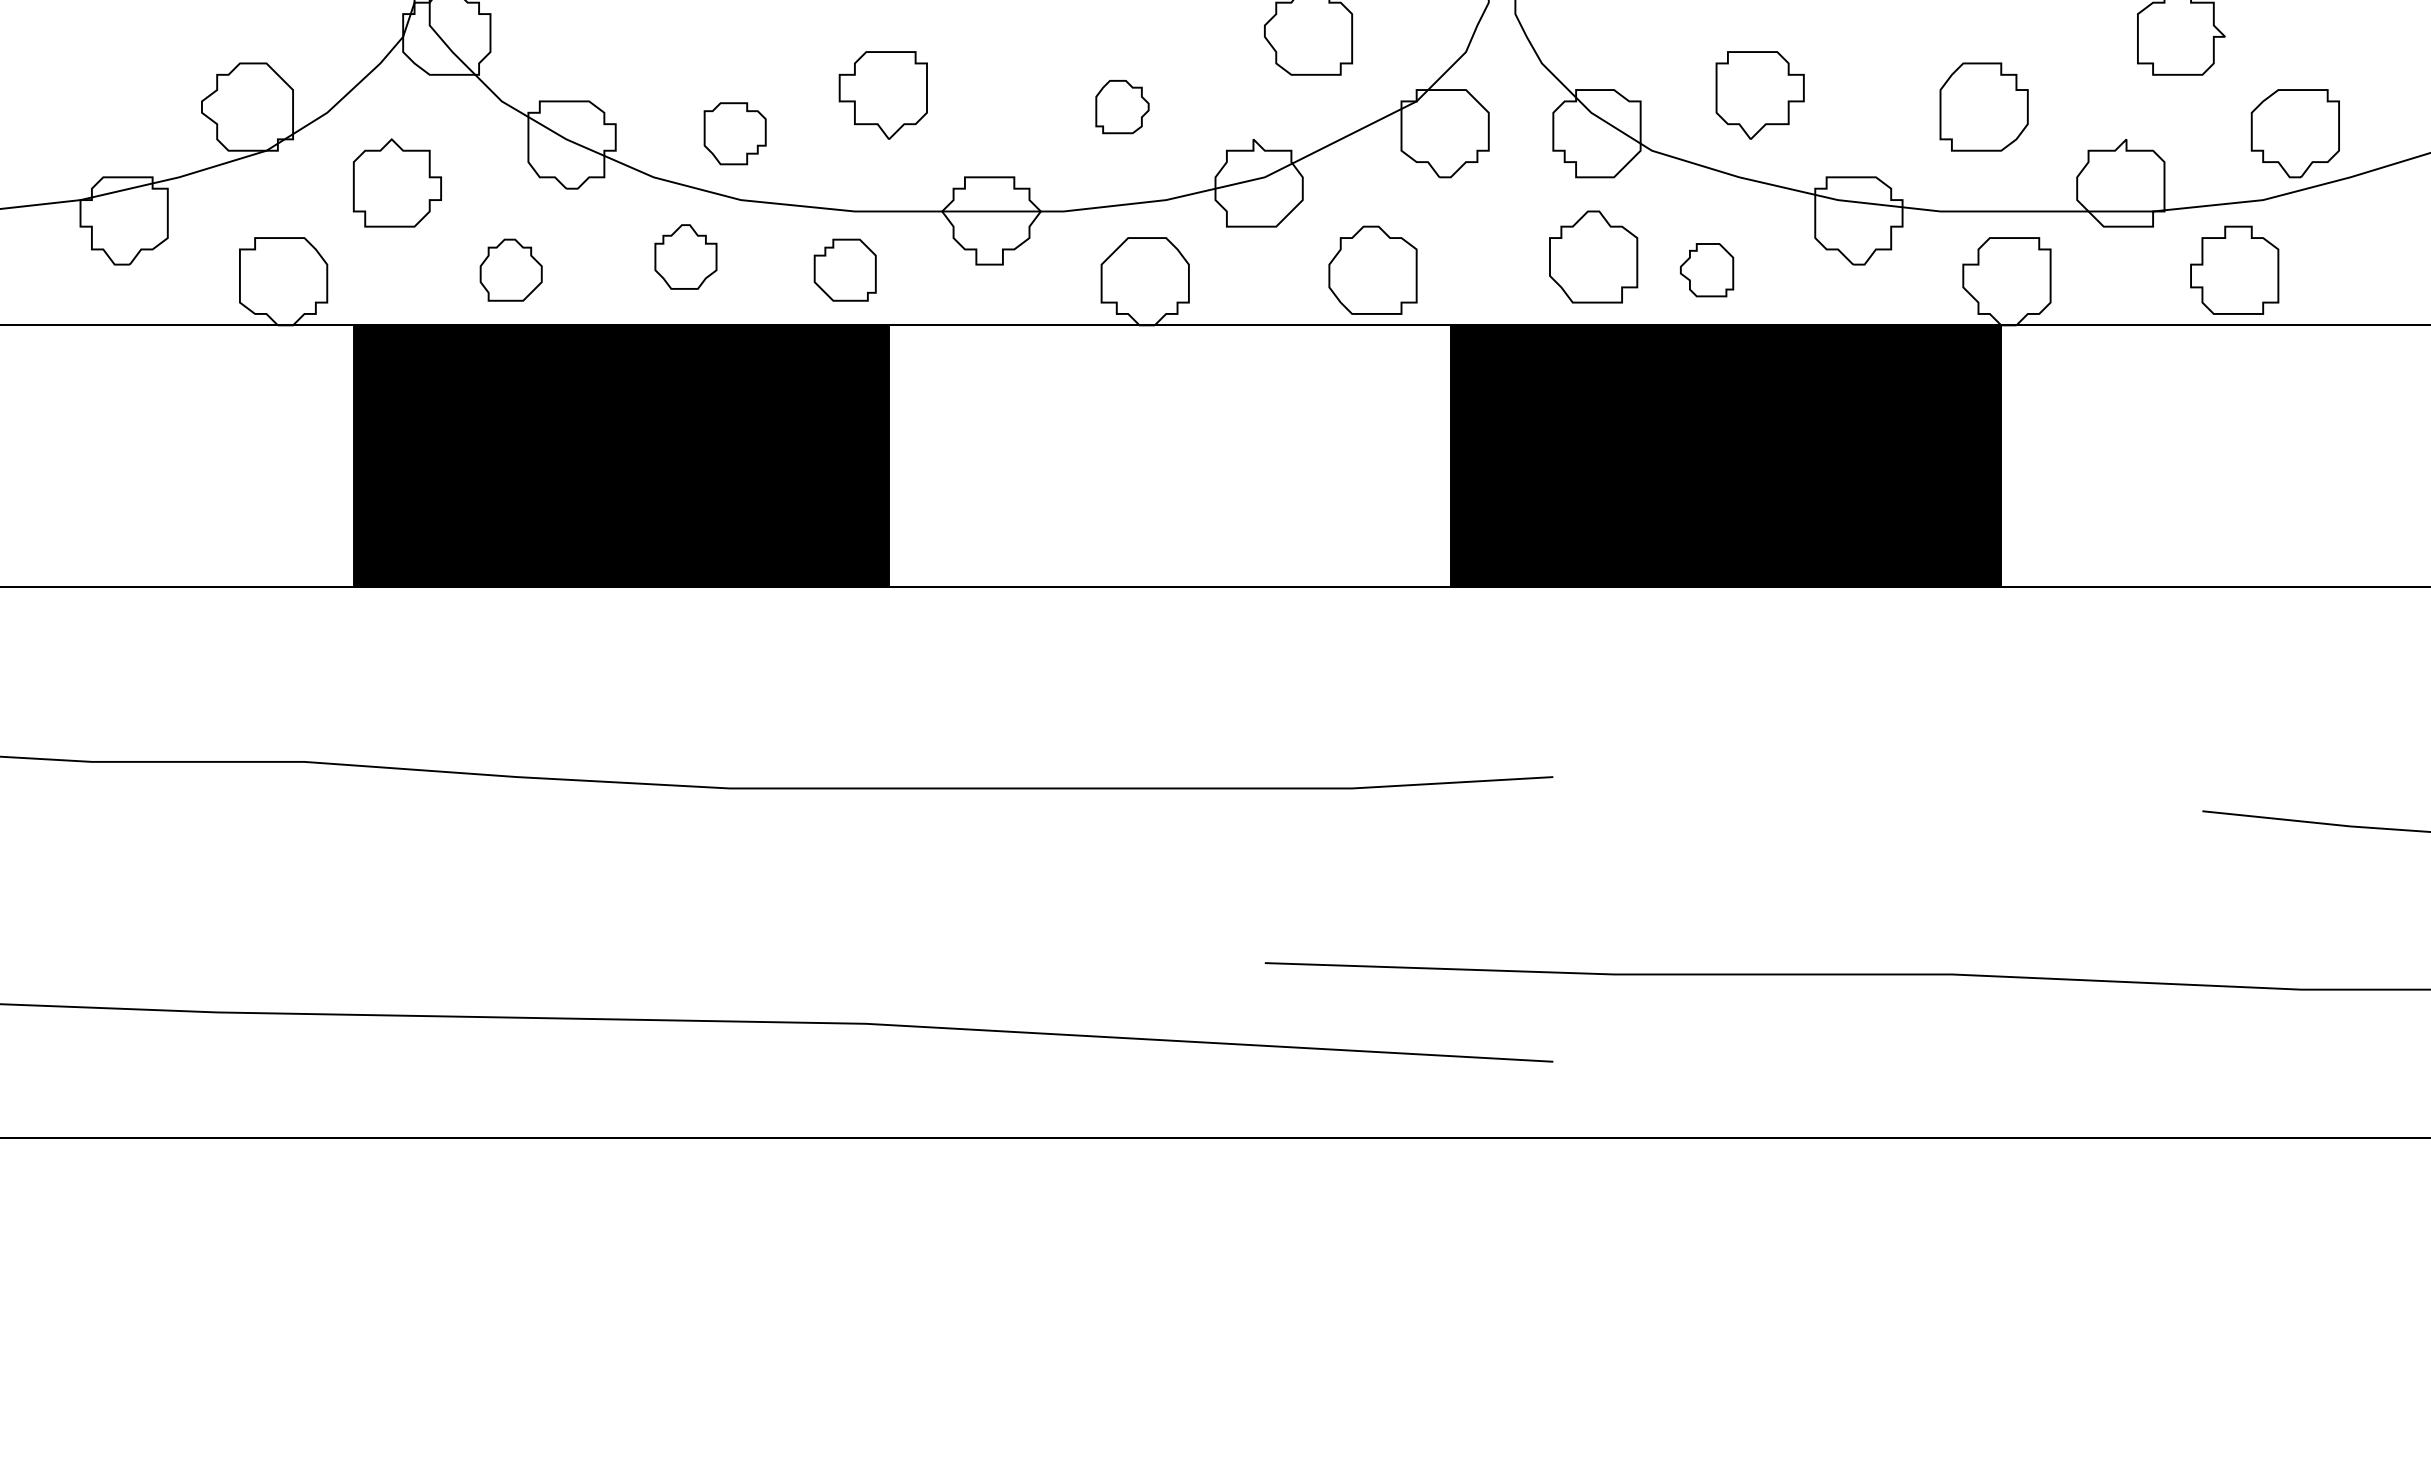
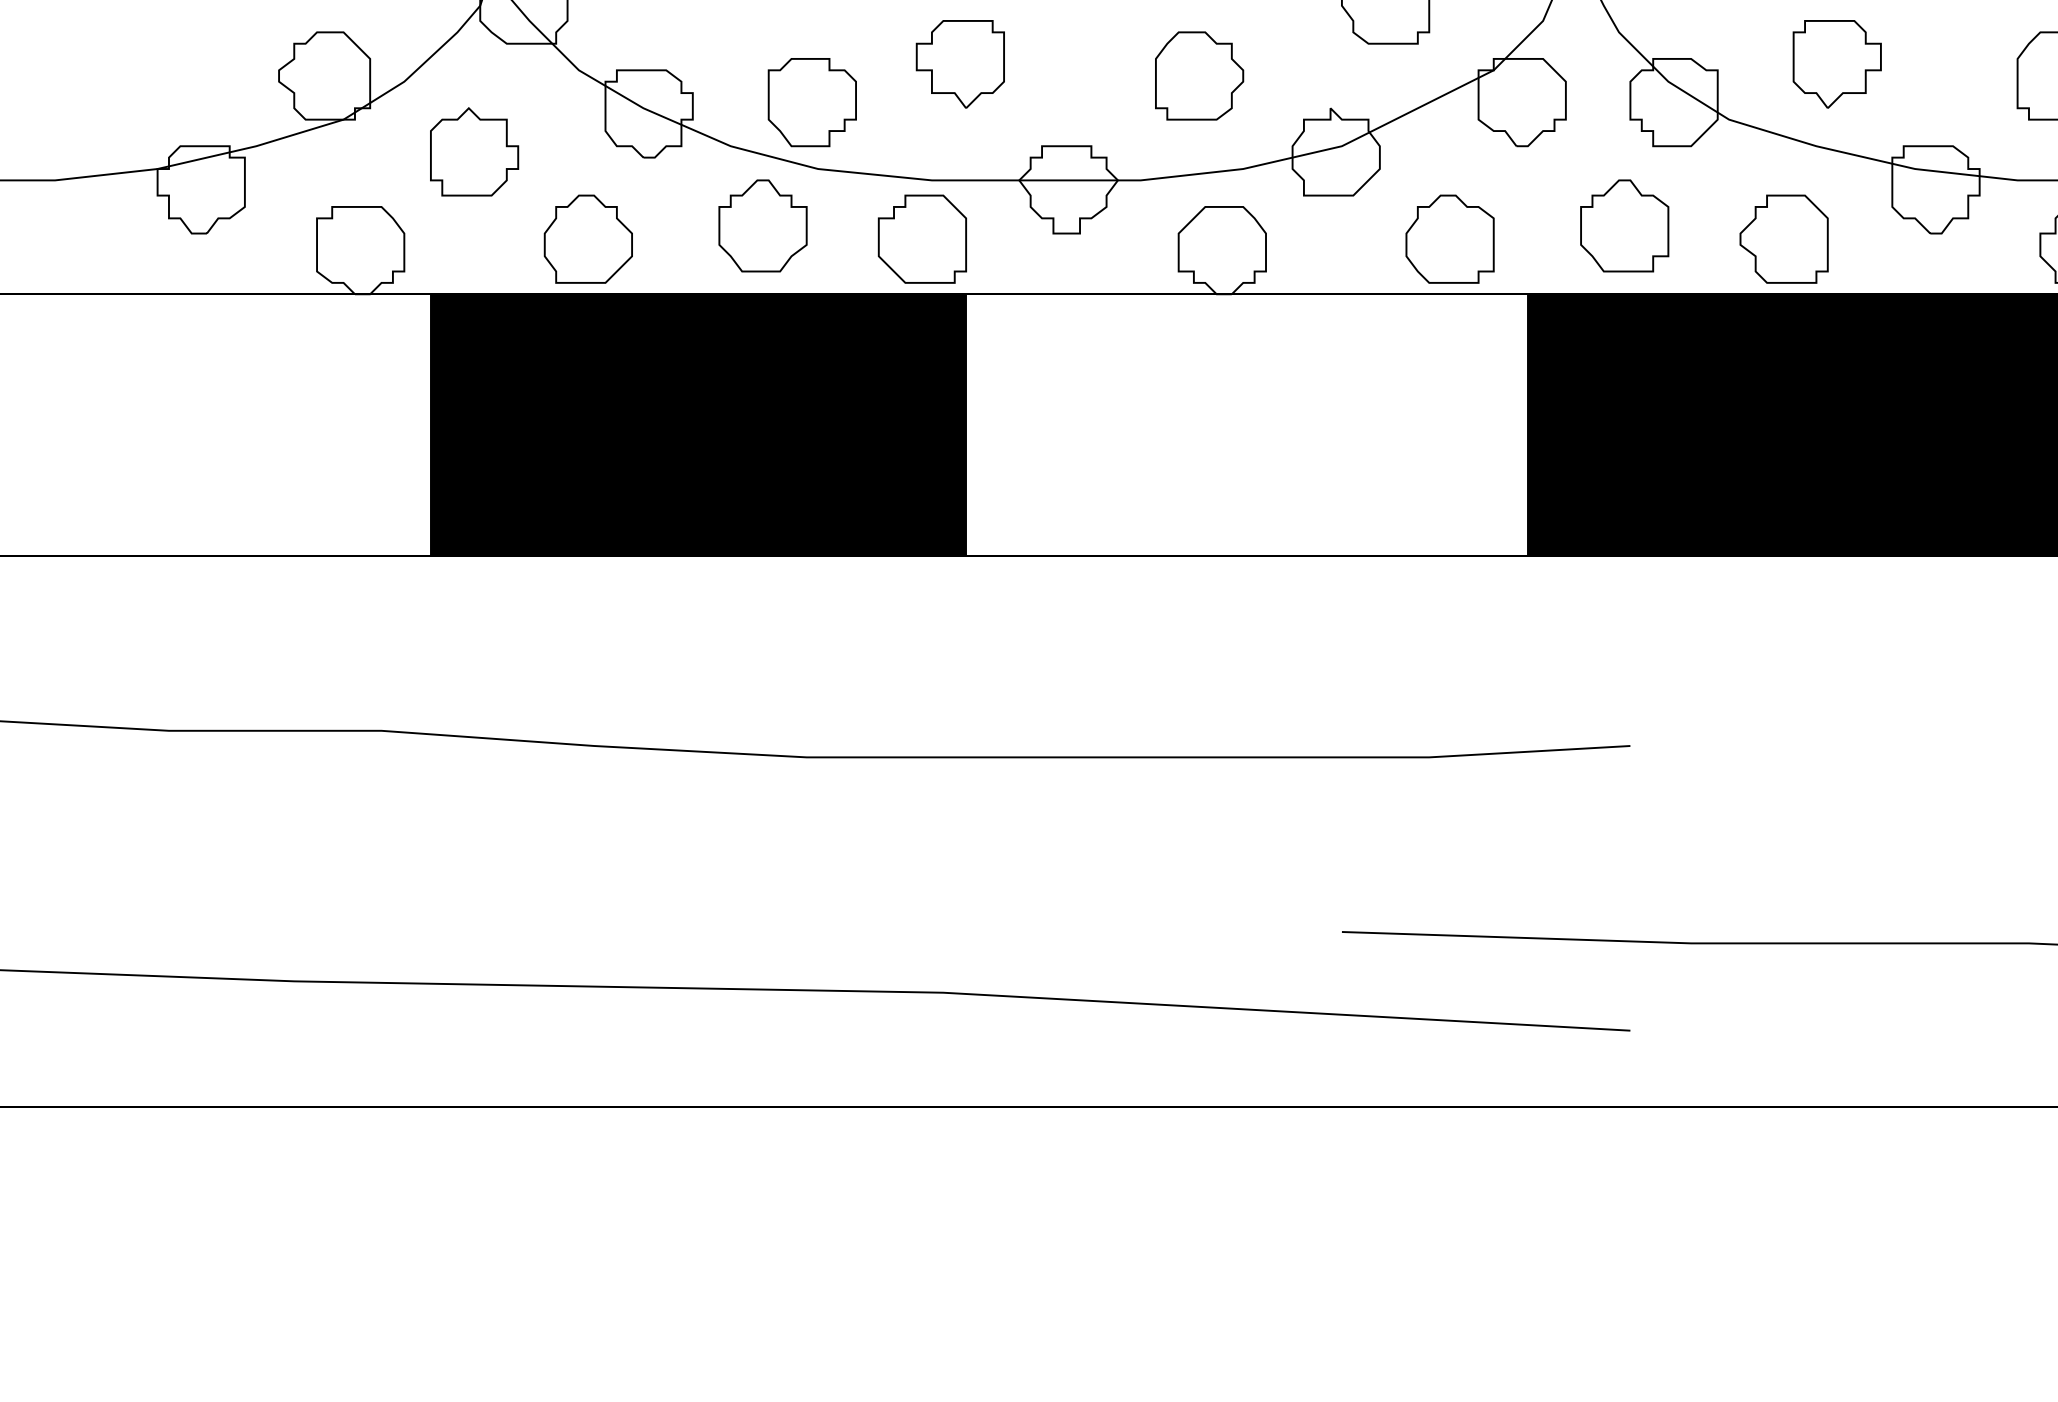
part: (1122, 106) -> (1199, 75), size x1.67
part: (734, 133) -> (811, 102), size x1.43
part: (685, 256) -> (762, 225), size x1.43
part: (1593, 256) -> (1624, 225), moved
part: (510, 269) -> (587, 238), size x1.43
part: (844, 269) -> (921, 238), size x1.43
part: (1706, 269) -> (1783, 238), size x1.67

